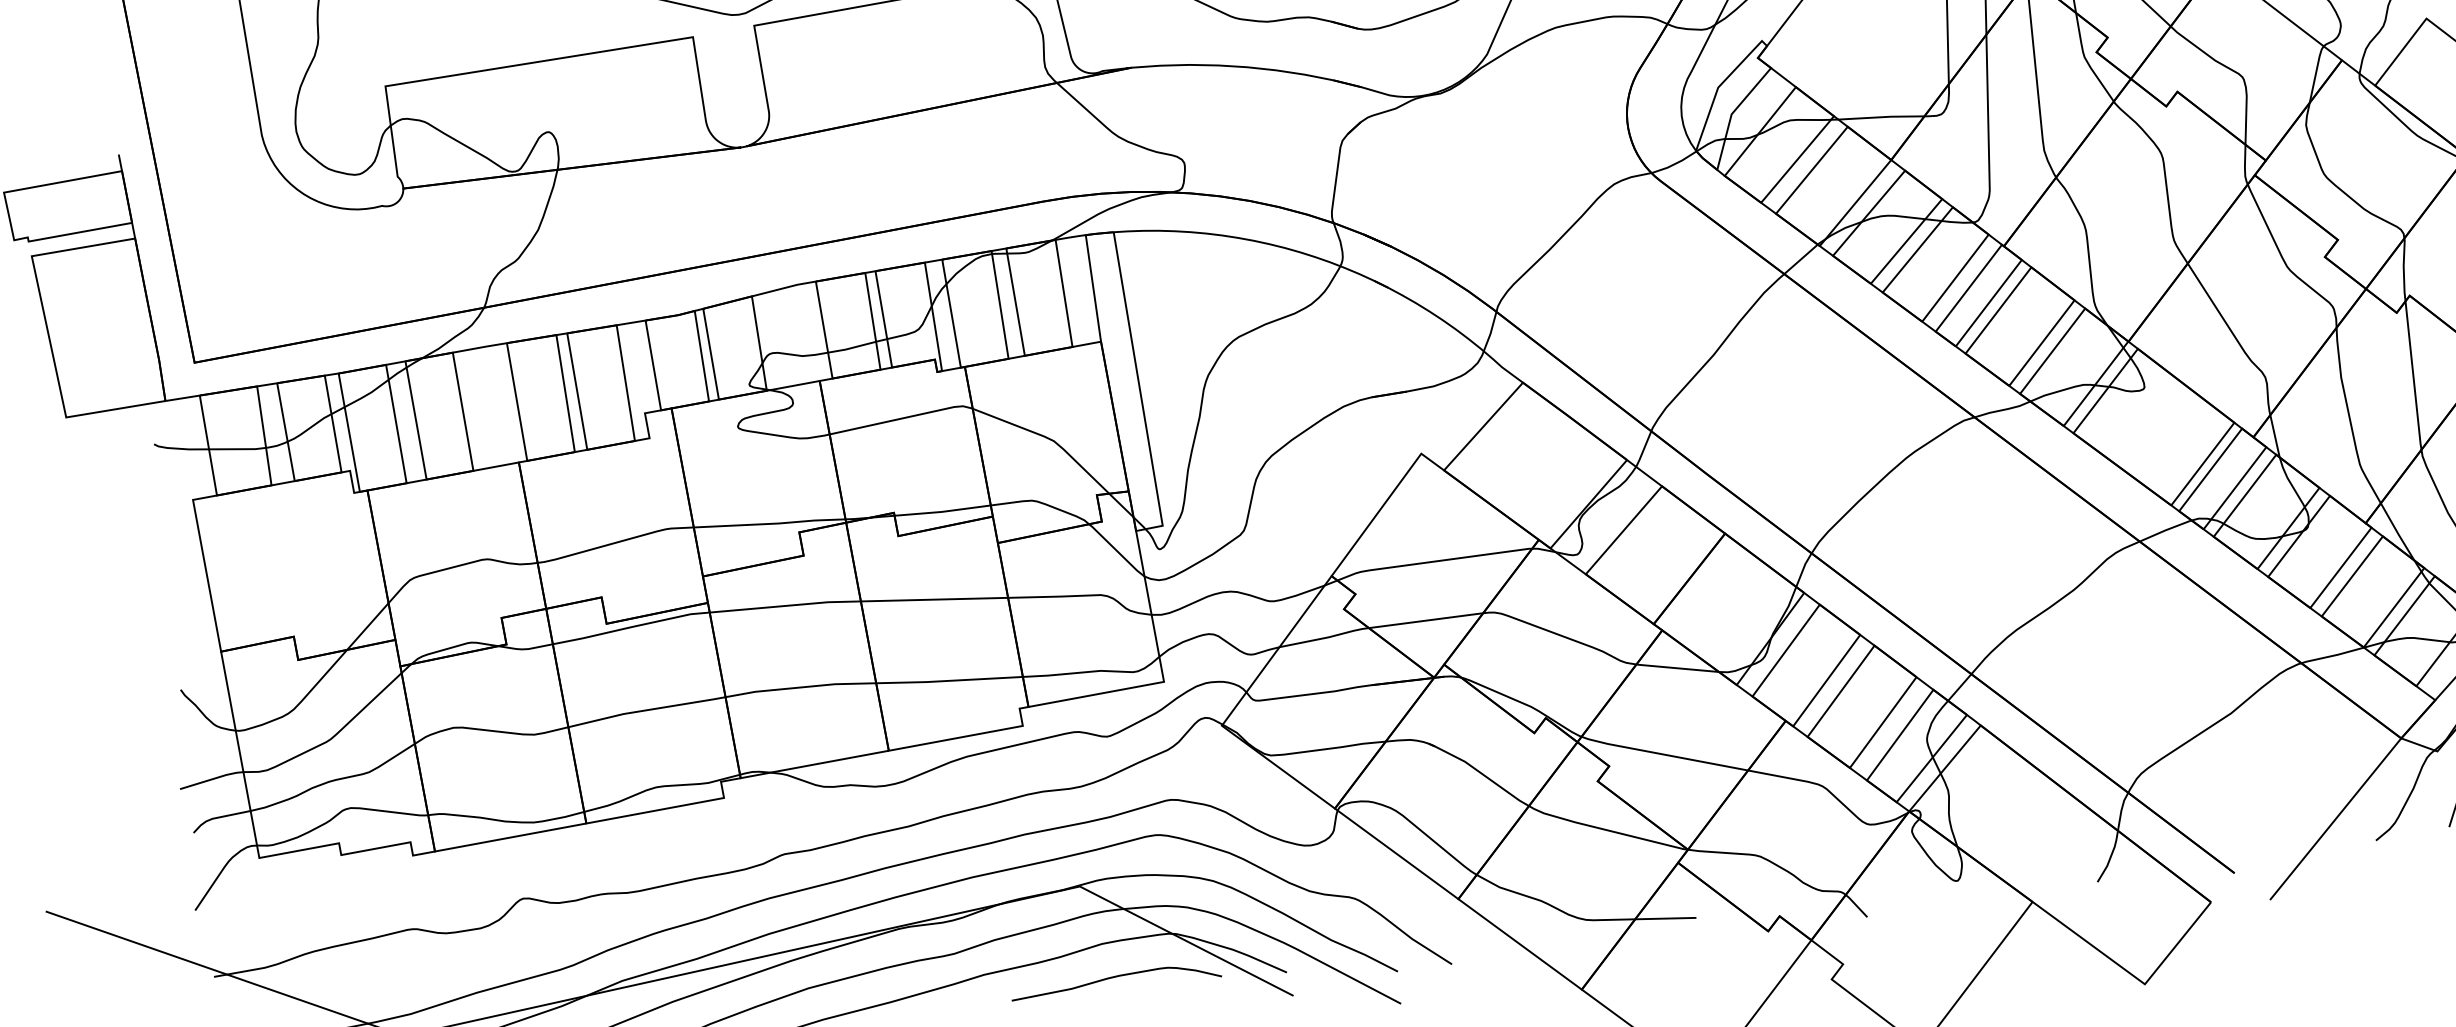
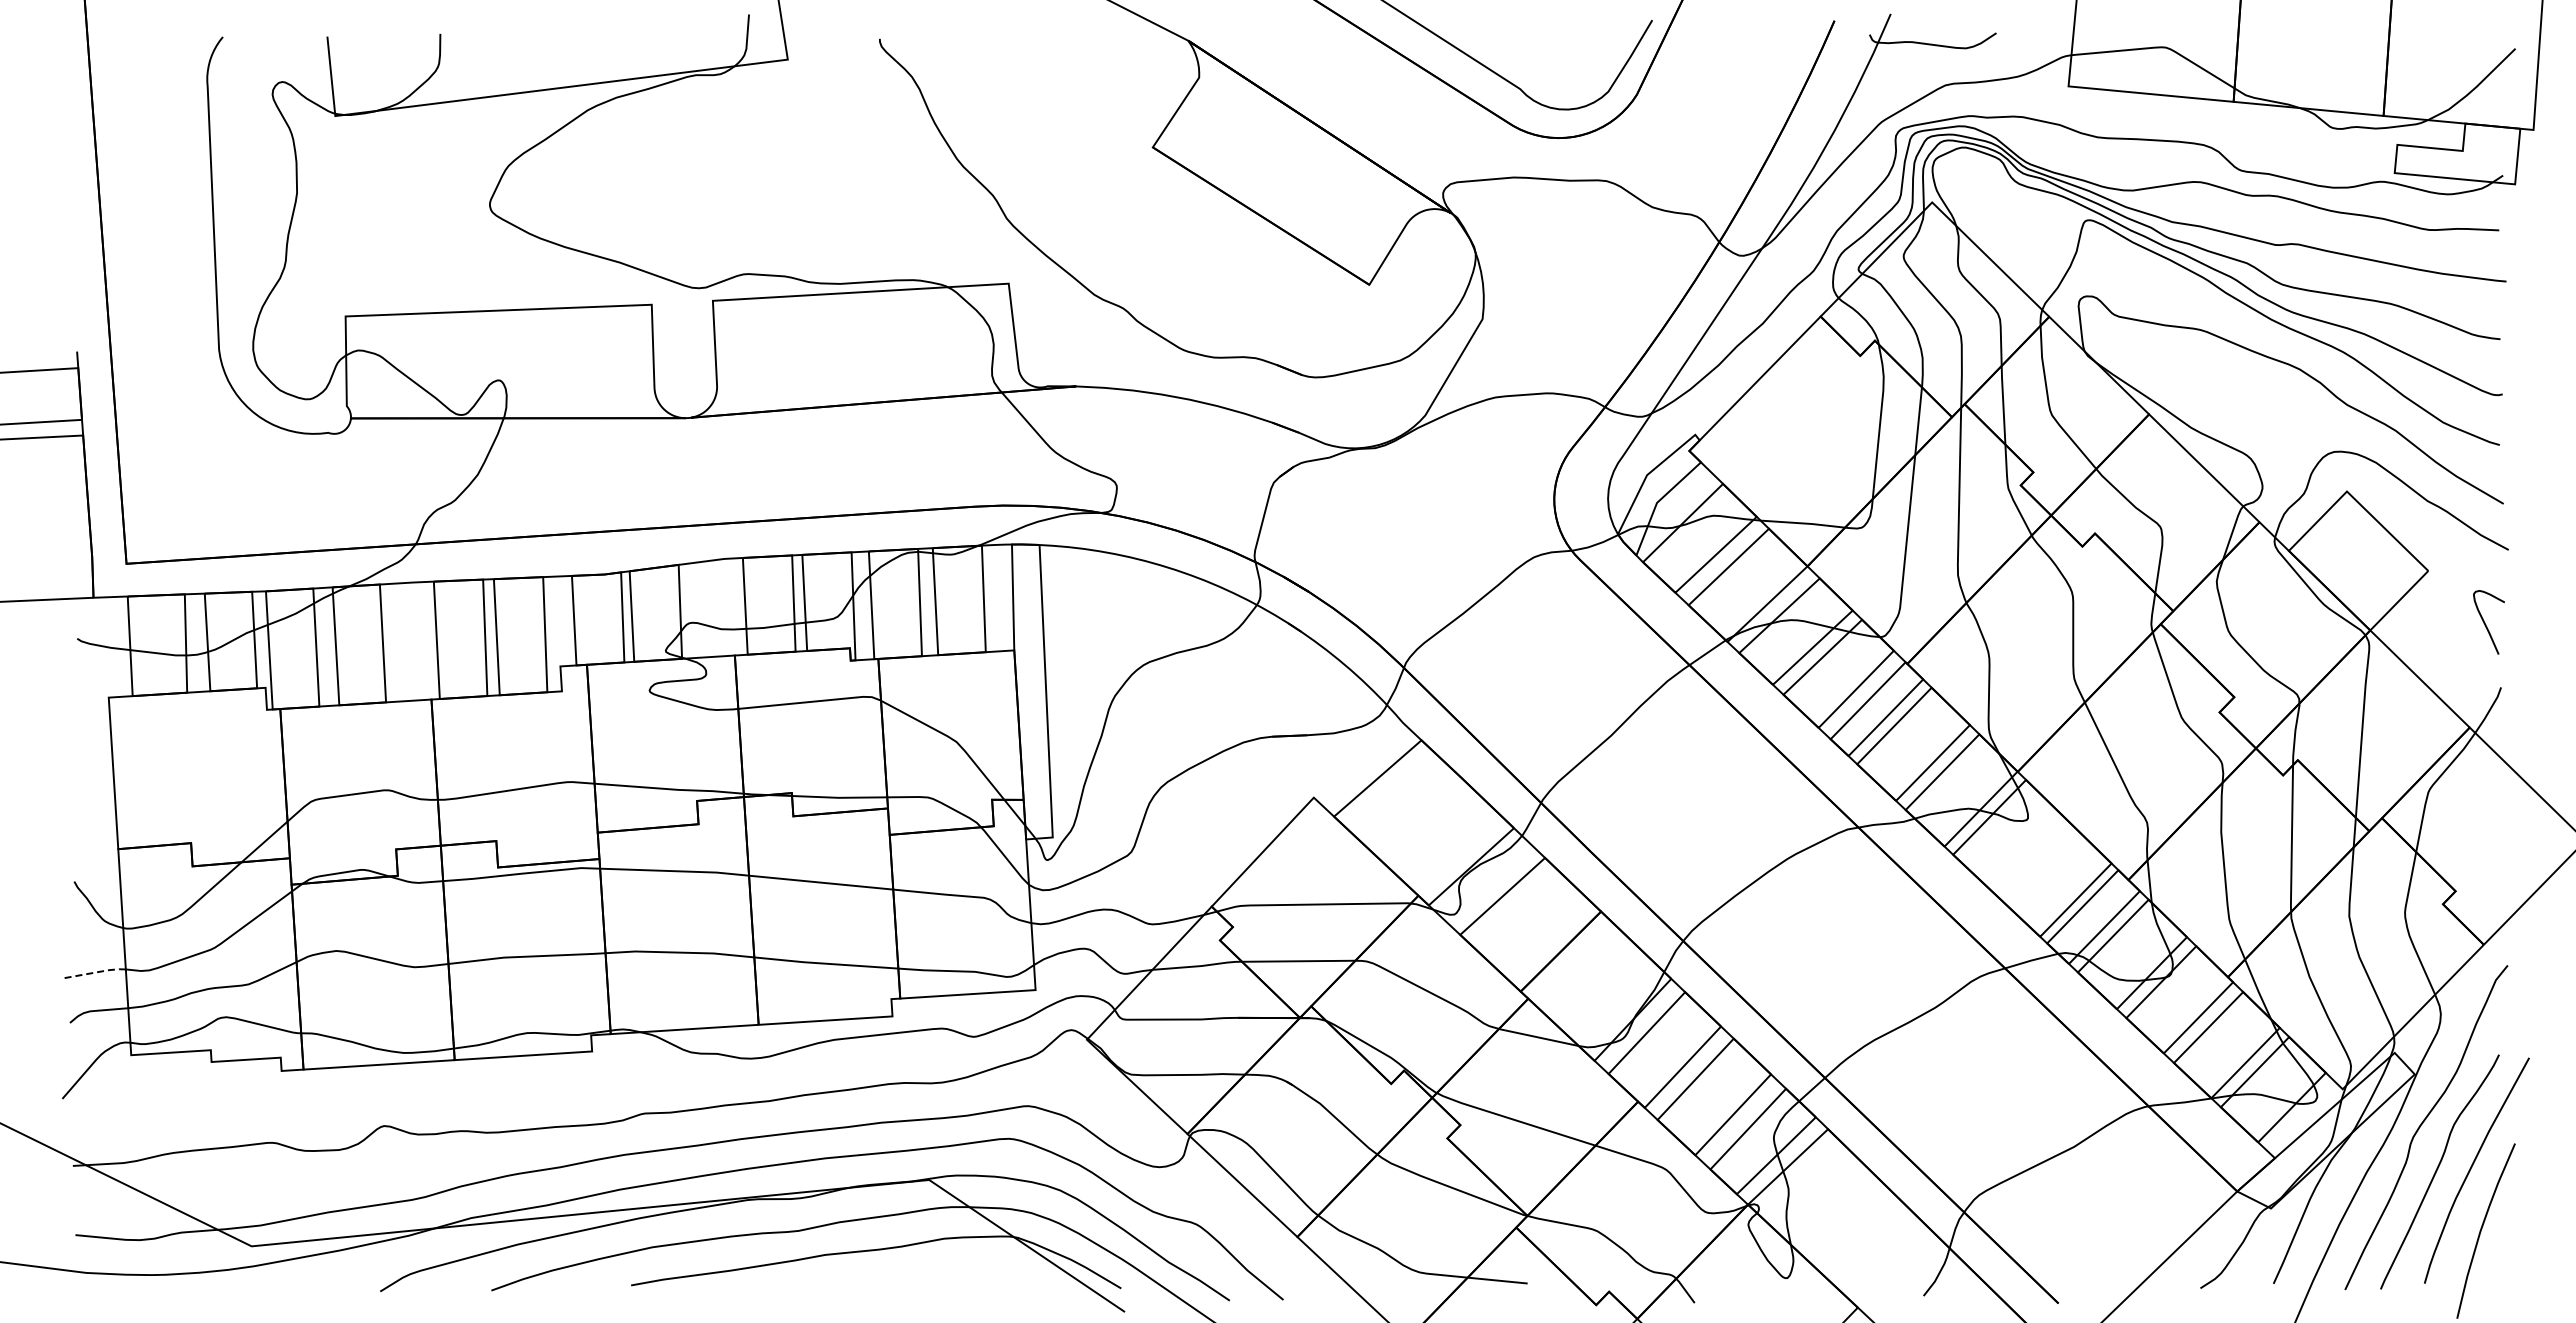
line: (213, 778) -> (95, 972), solid -> dashed
curve: (1115, 977) -> (953, 1273), removed

